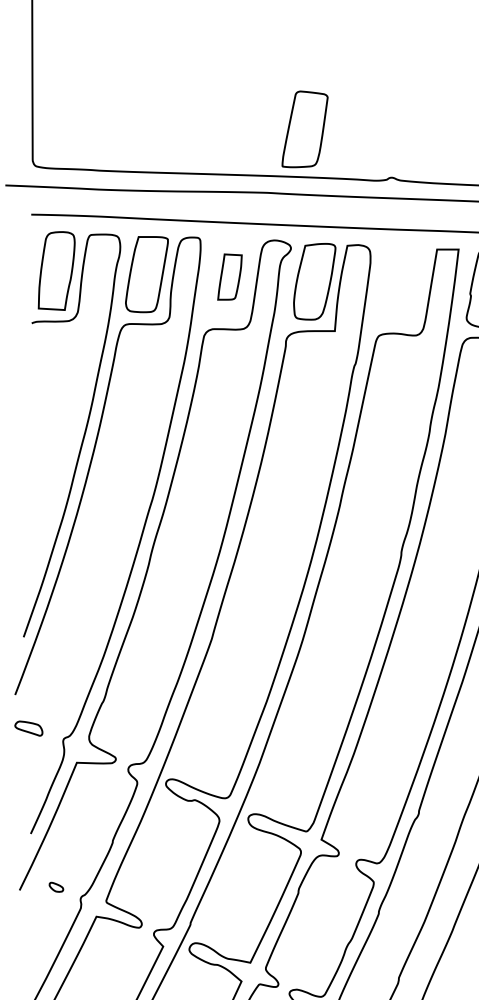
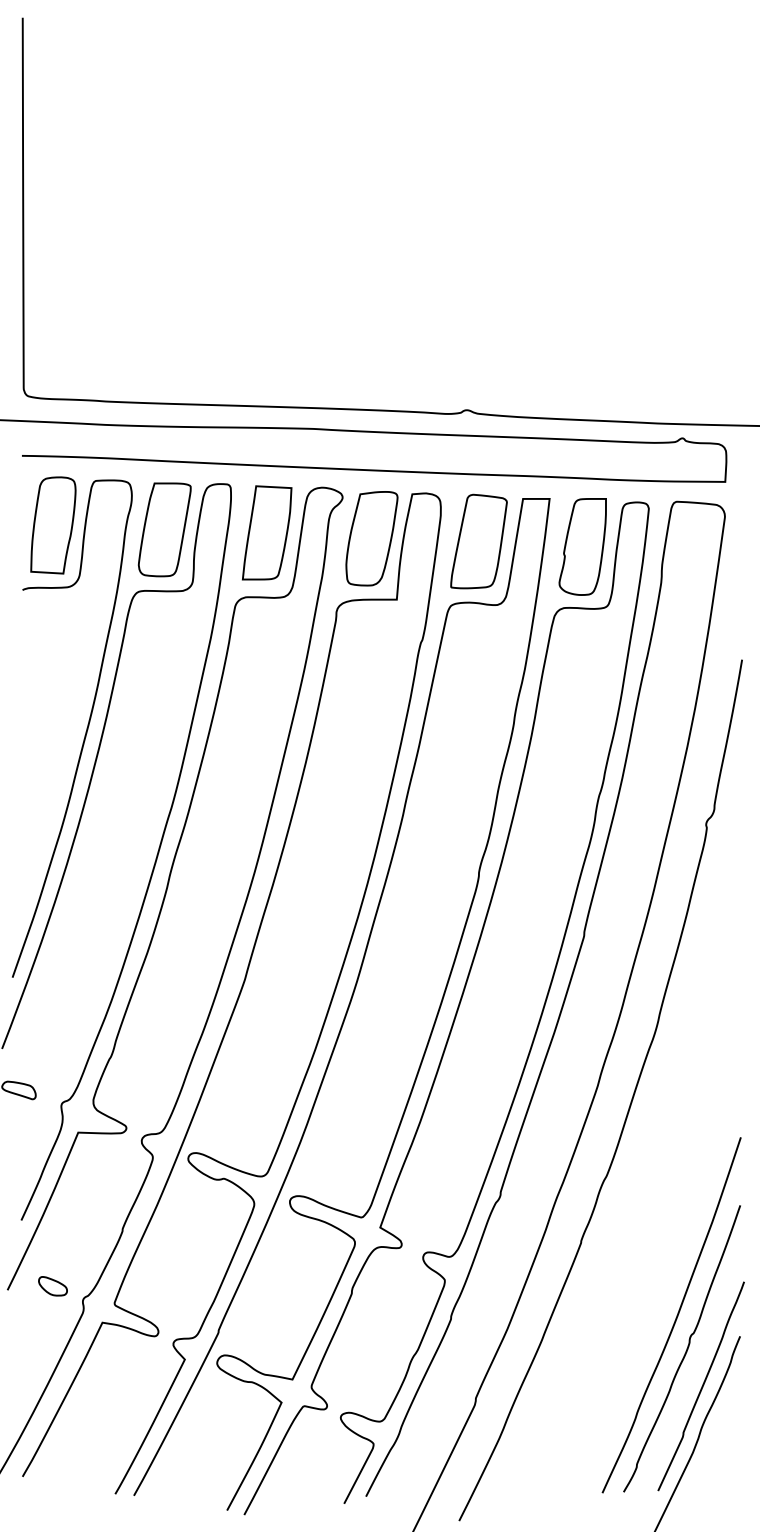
part: (304, 129) -> (478, 541), moved
part: (230, 276) -> (267, 532), size x1.67
part: (56, 887) -> (52, 1286), size x1.67

